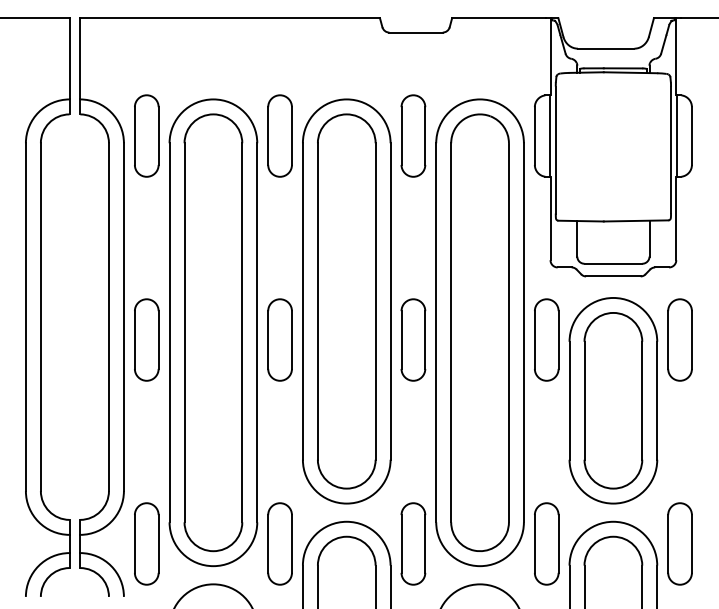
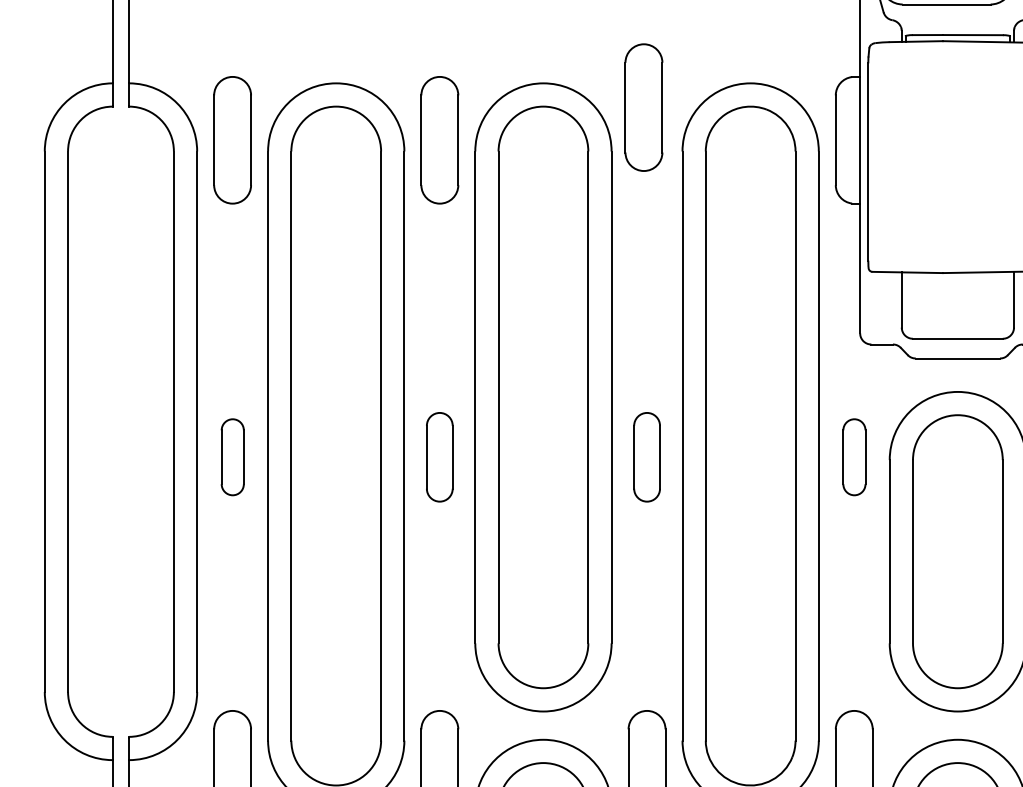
part: (413, 135) -> (644, 106), moved
part: (146, 339) -> (232, 456), size x0.6
part: (279, 339) -> (438, 456), size x0.7
part: (413, 339) -> (647, 456), size x0.7
part: (546, 339) -> (853, 456), size x0.6

